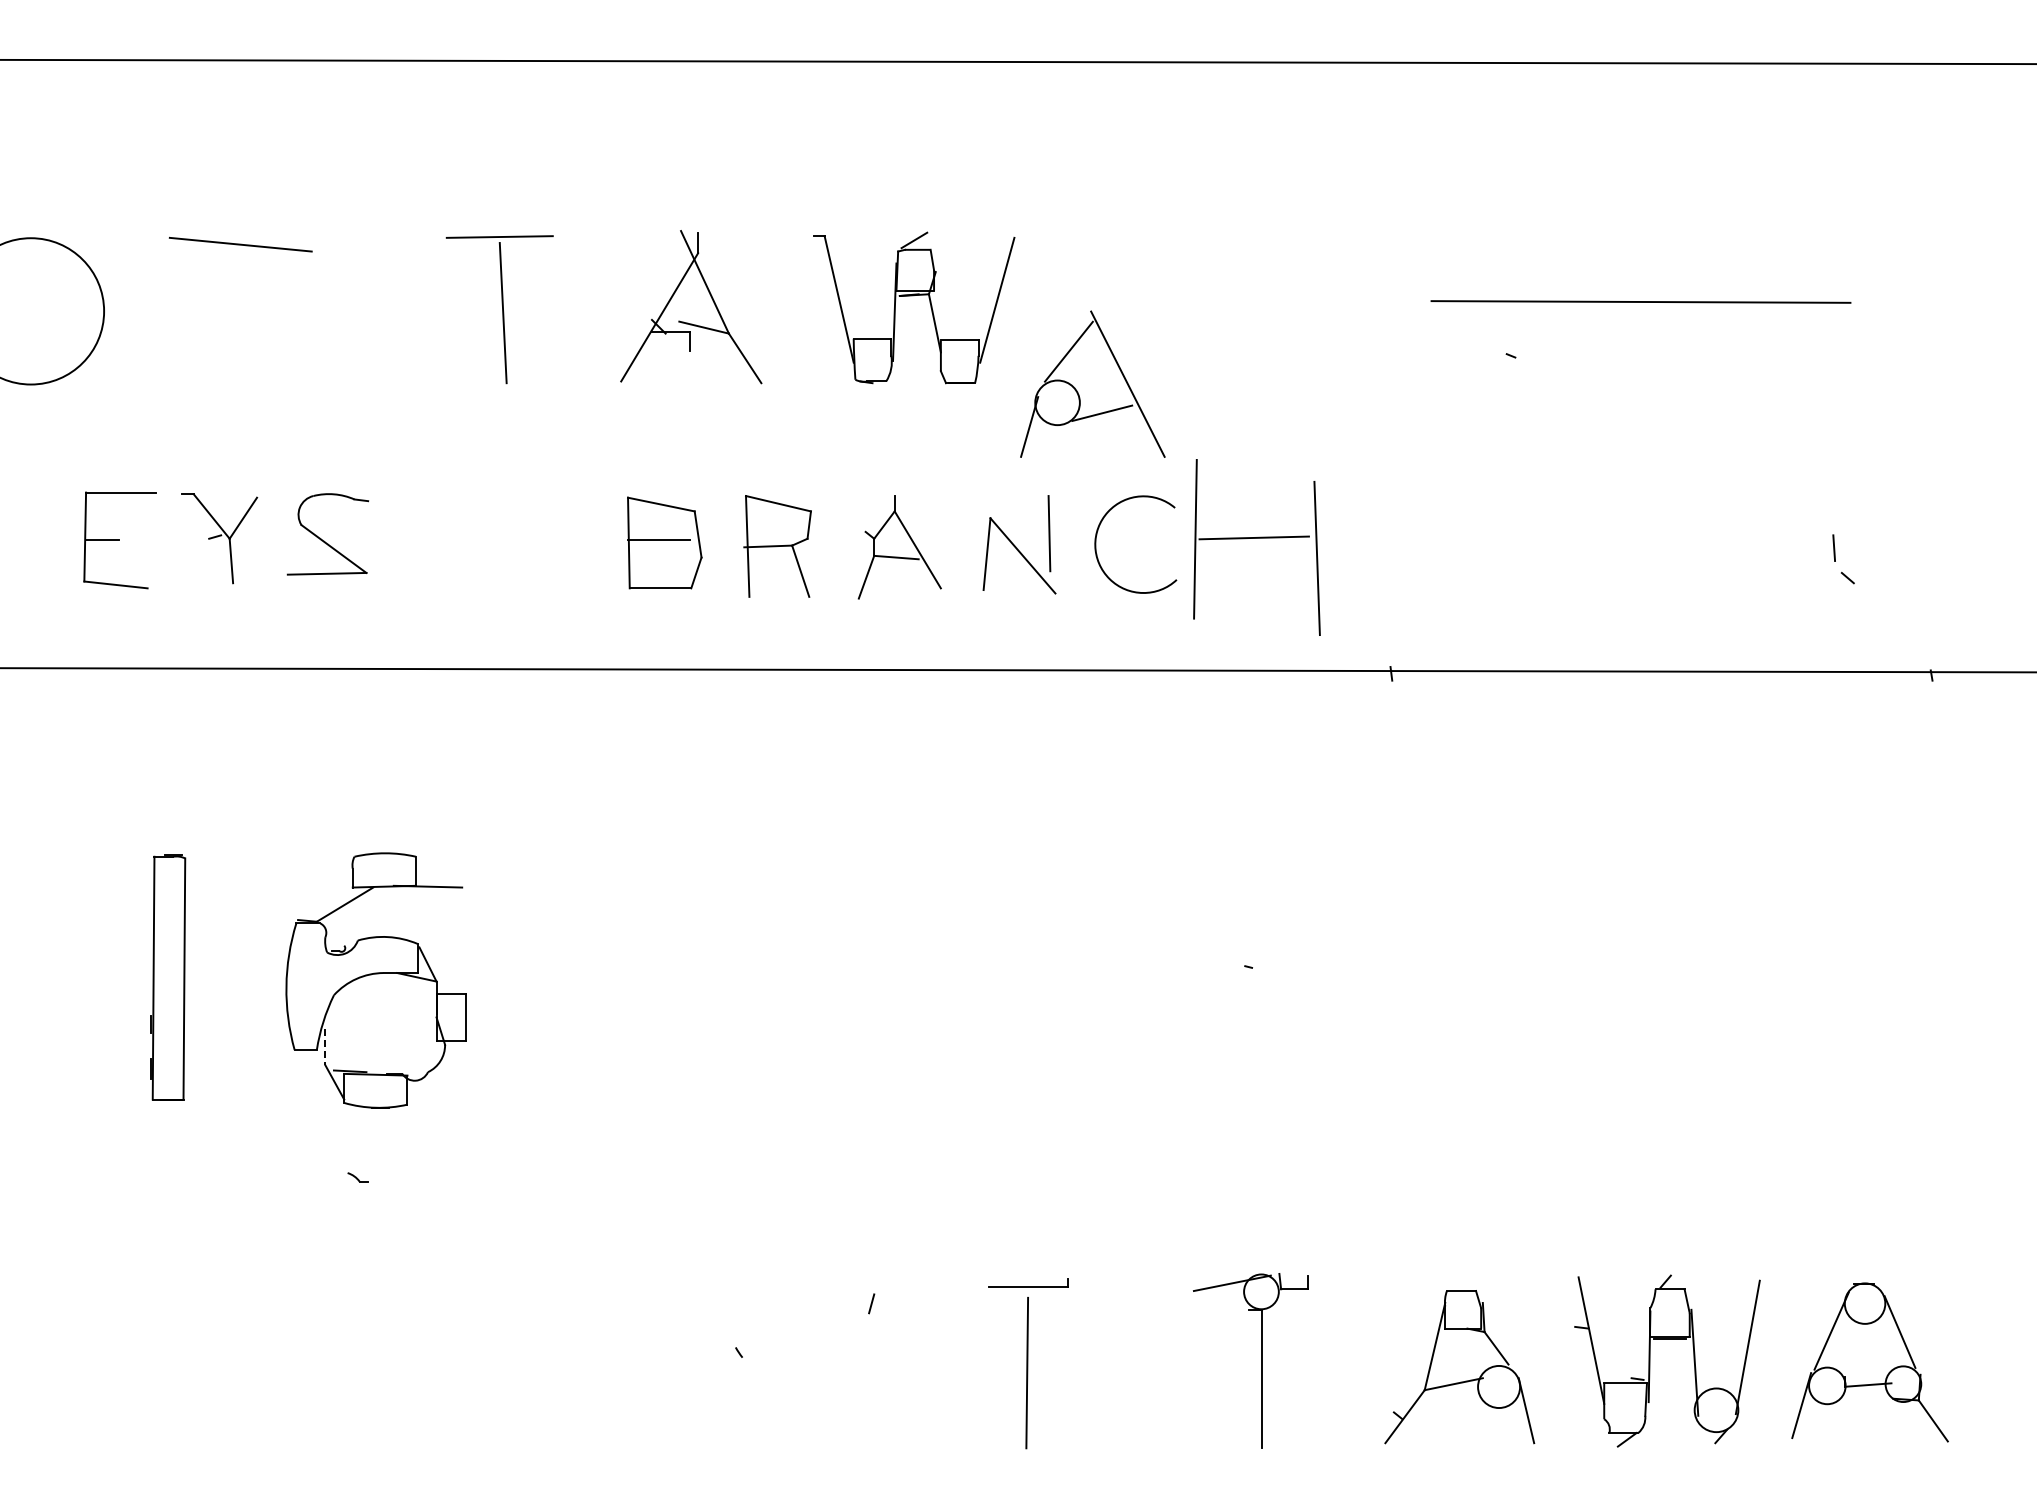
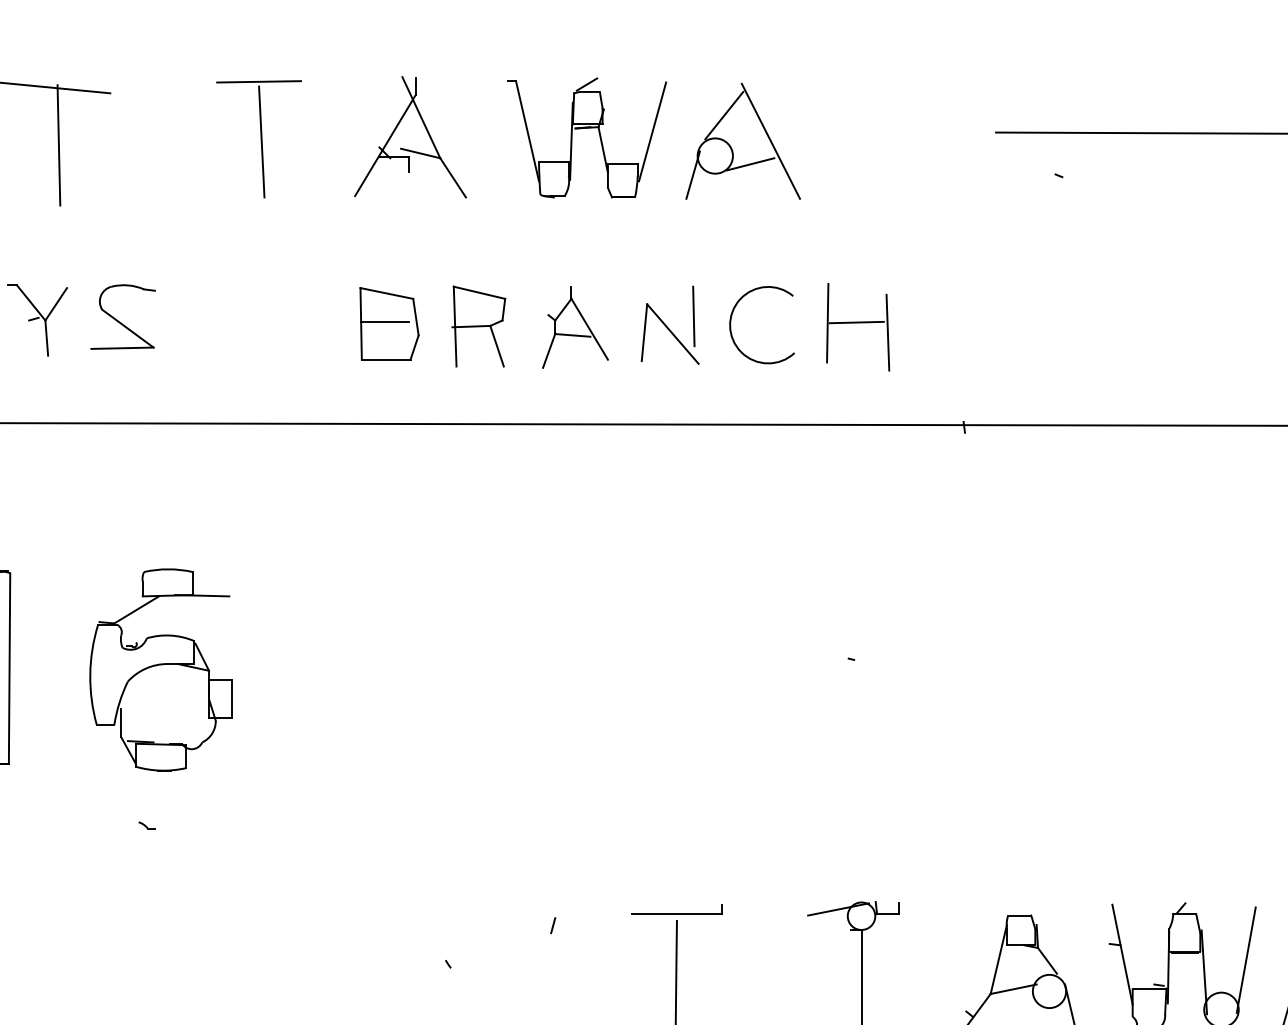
line: (246, 317) -> (58, 145), added
part: (1077, 390) -> (731, 146), moved
part: (1257, 546) -> (858, 326), size x0.62
line: (325, 1047) -> (121, 722), dashed -> solid
part: (1028, 1282) -> (677, 908), size x1.43

